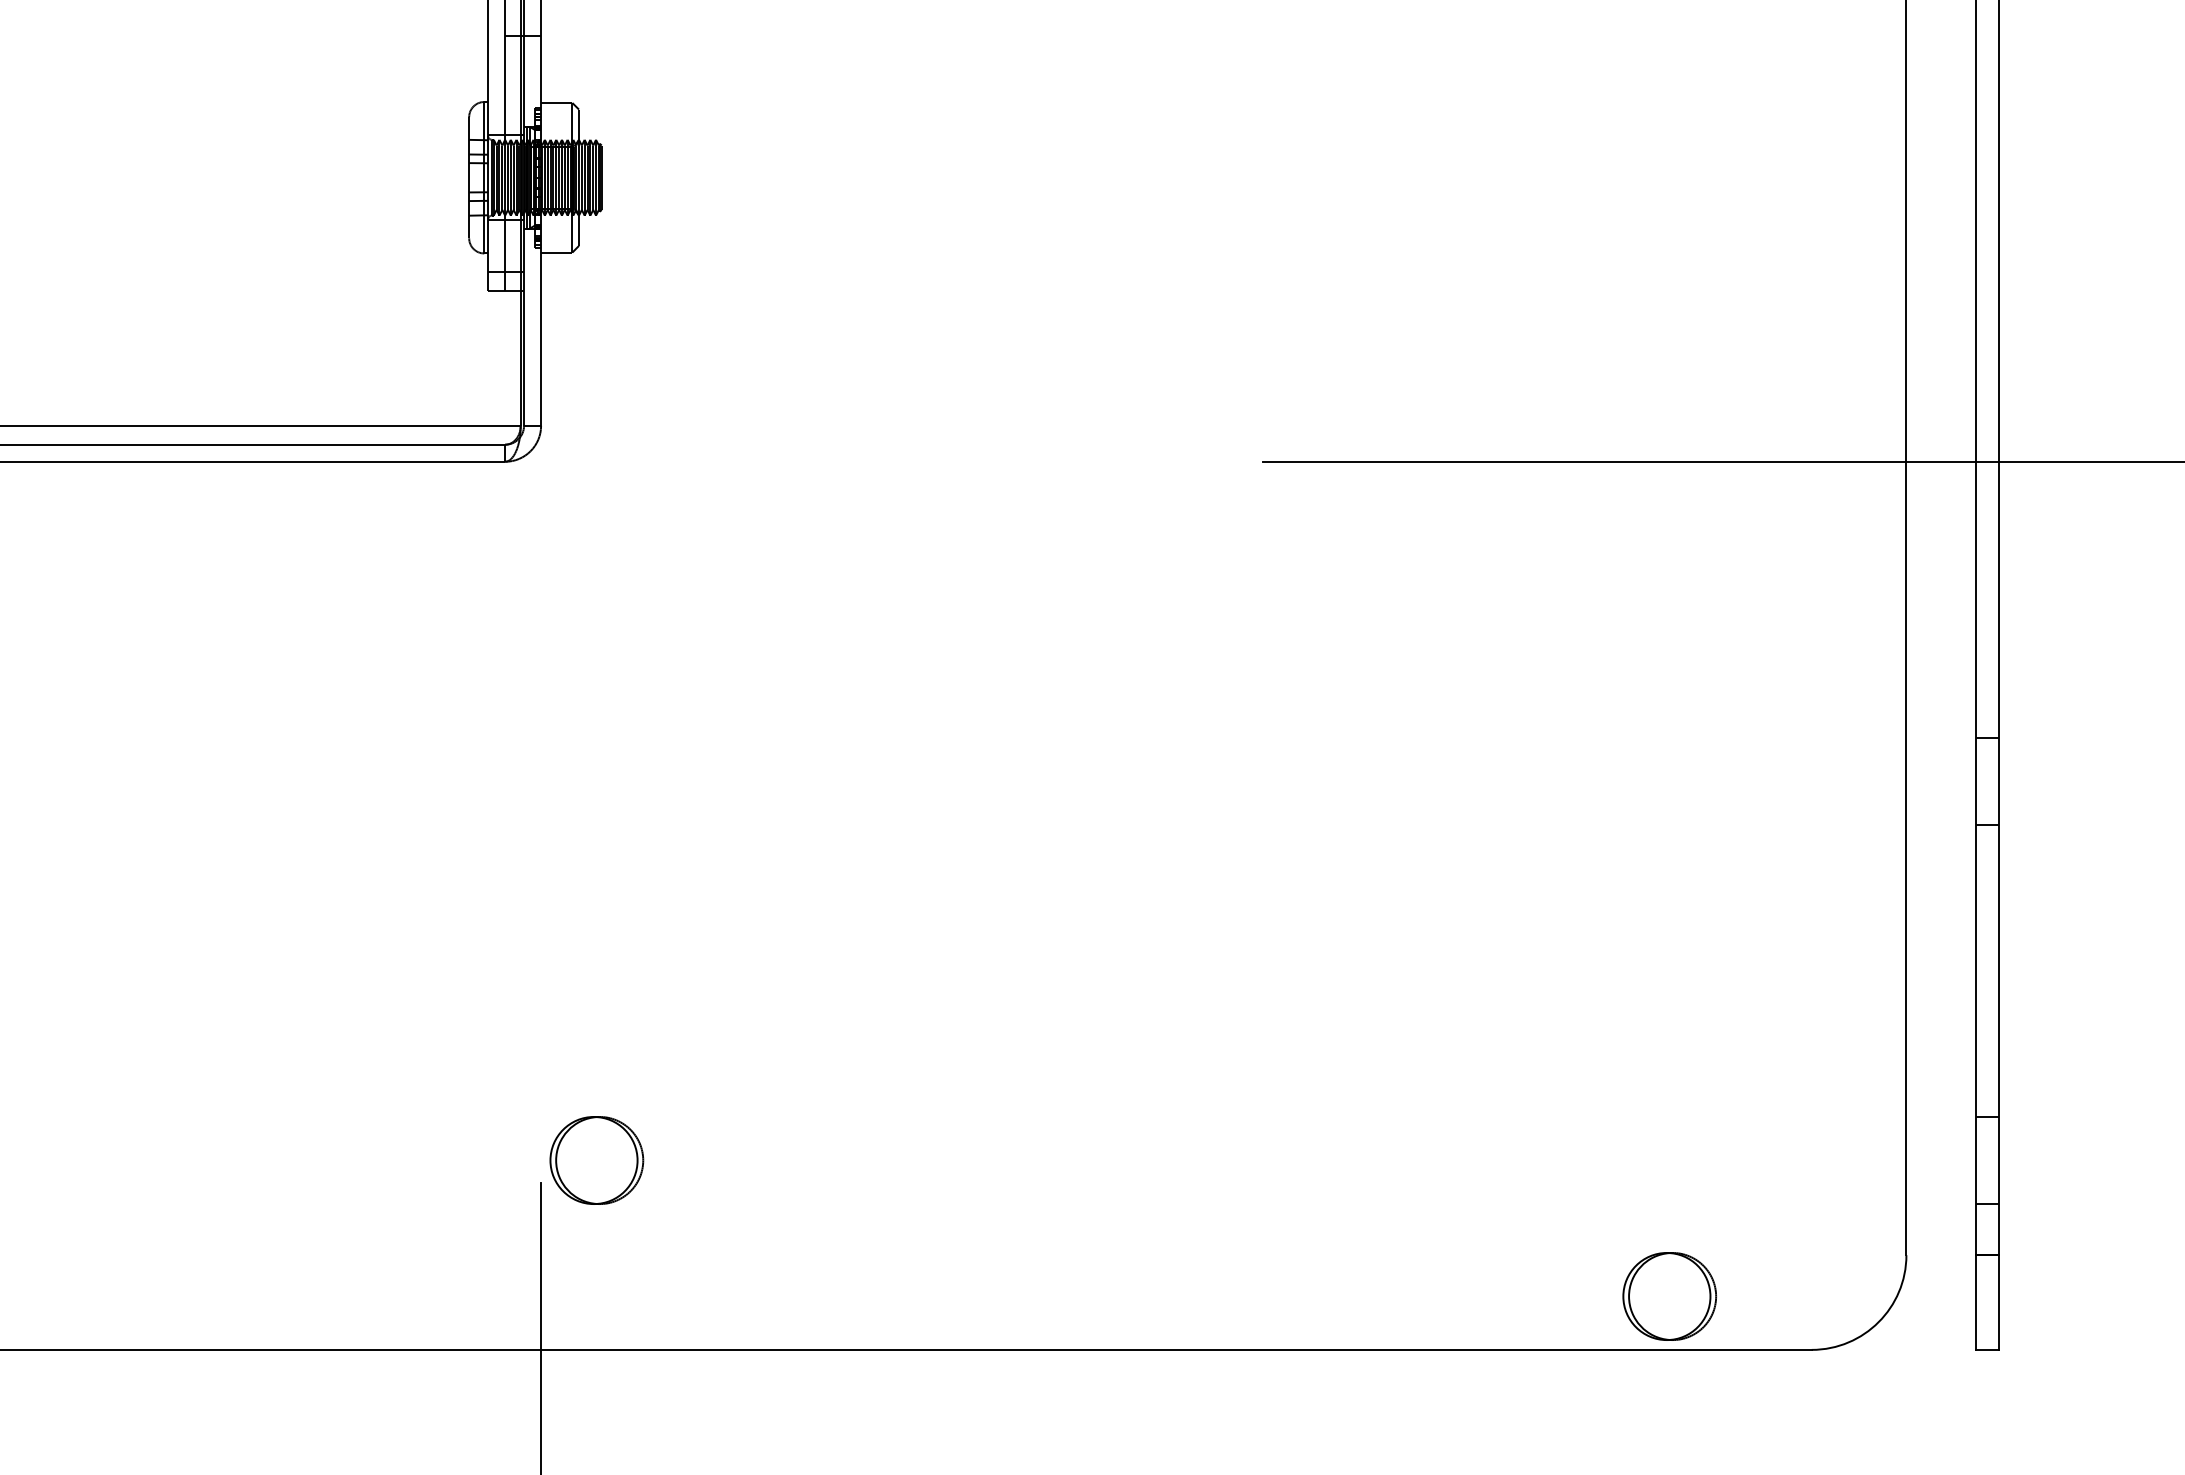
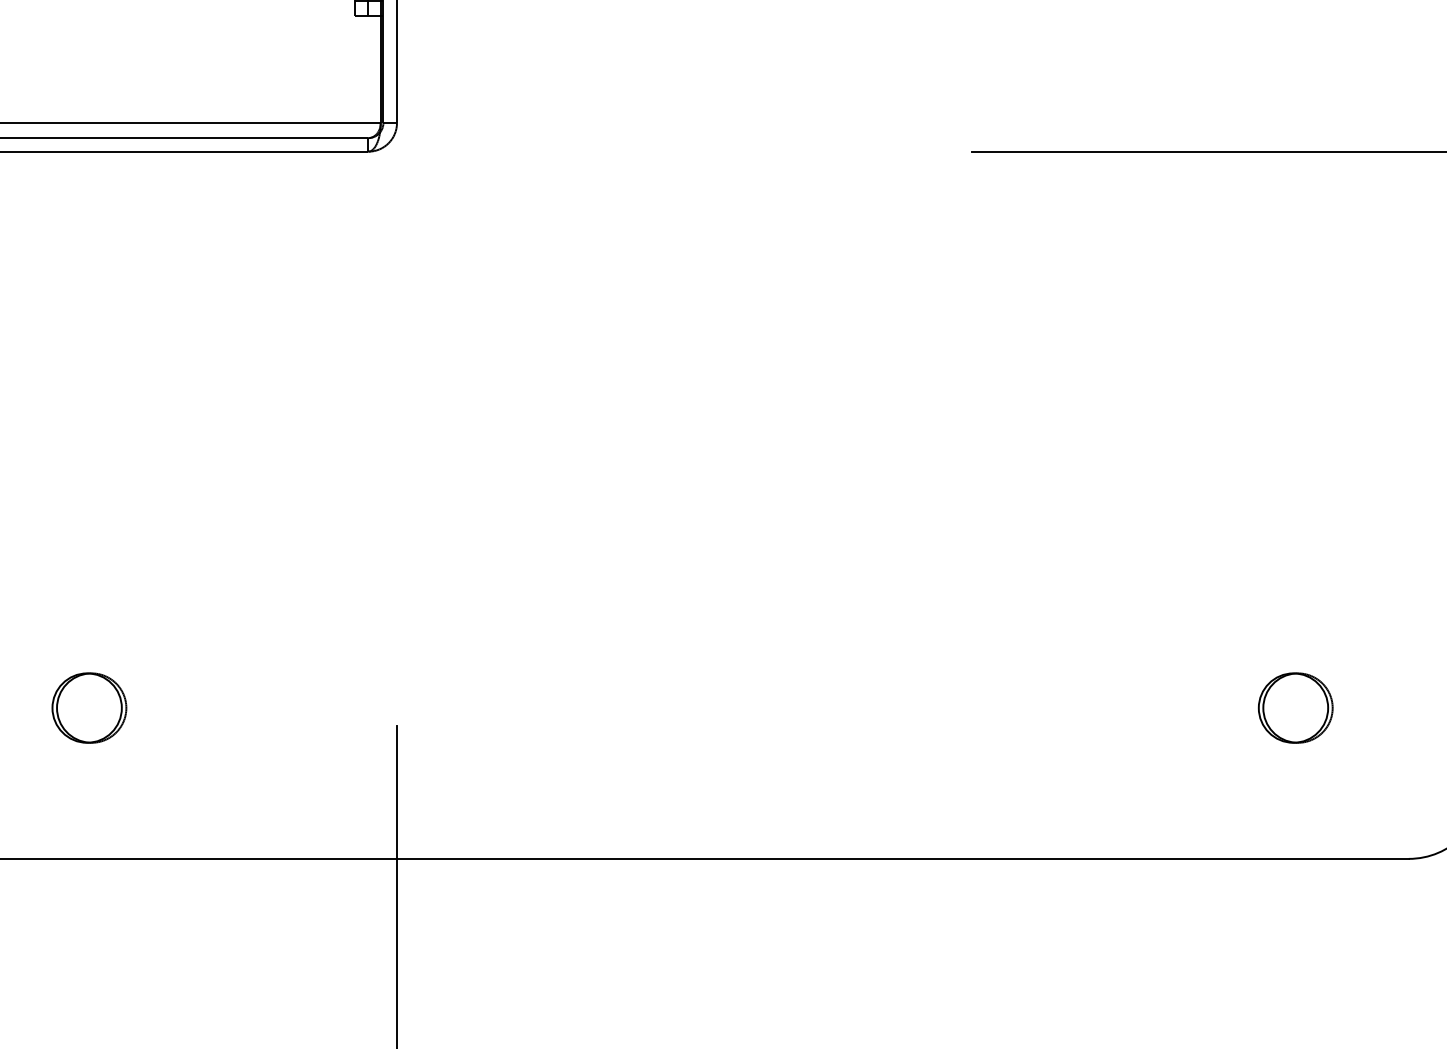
part: (596, 1160) -> (89, 708), moved
part: (1669, 1296) -> (1295, 708), moved

